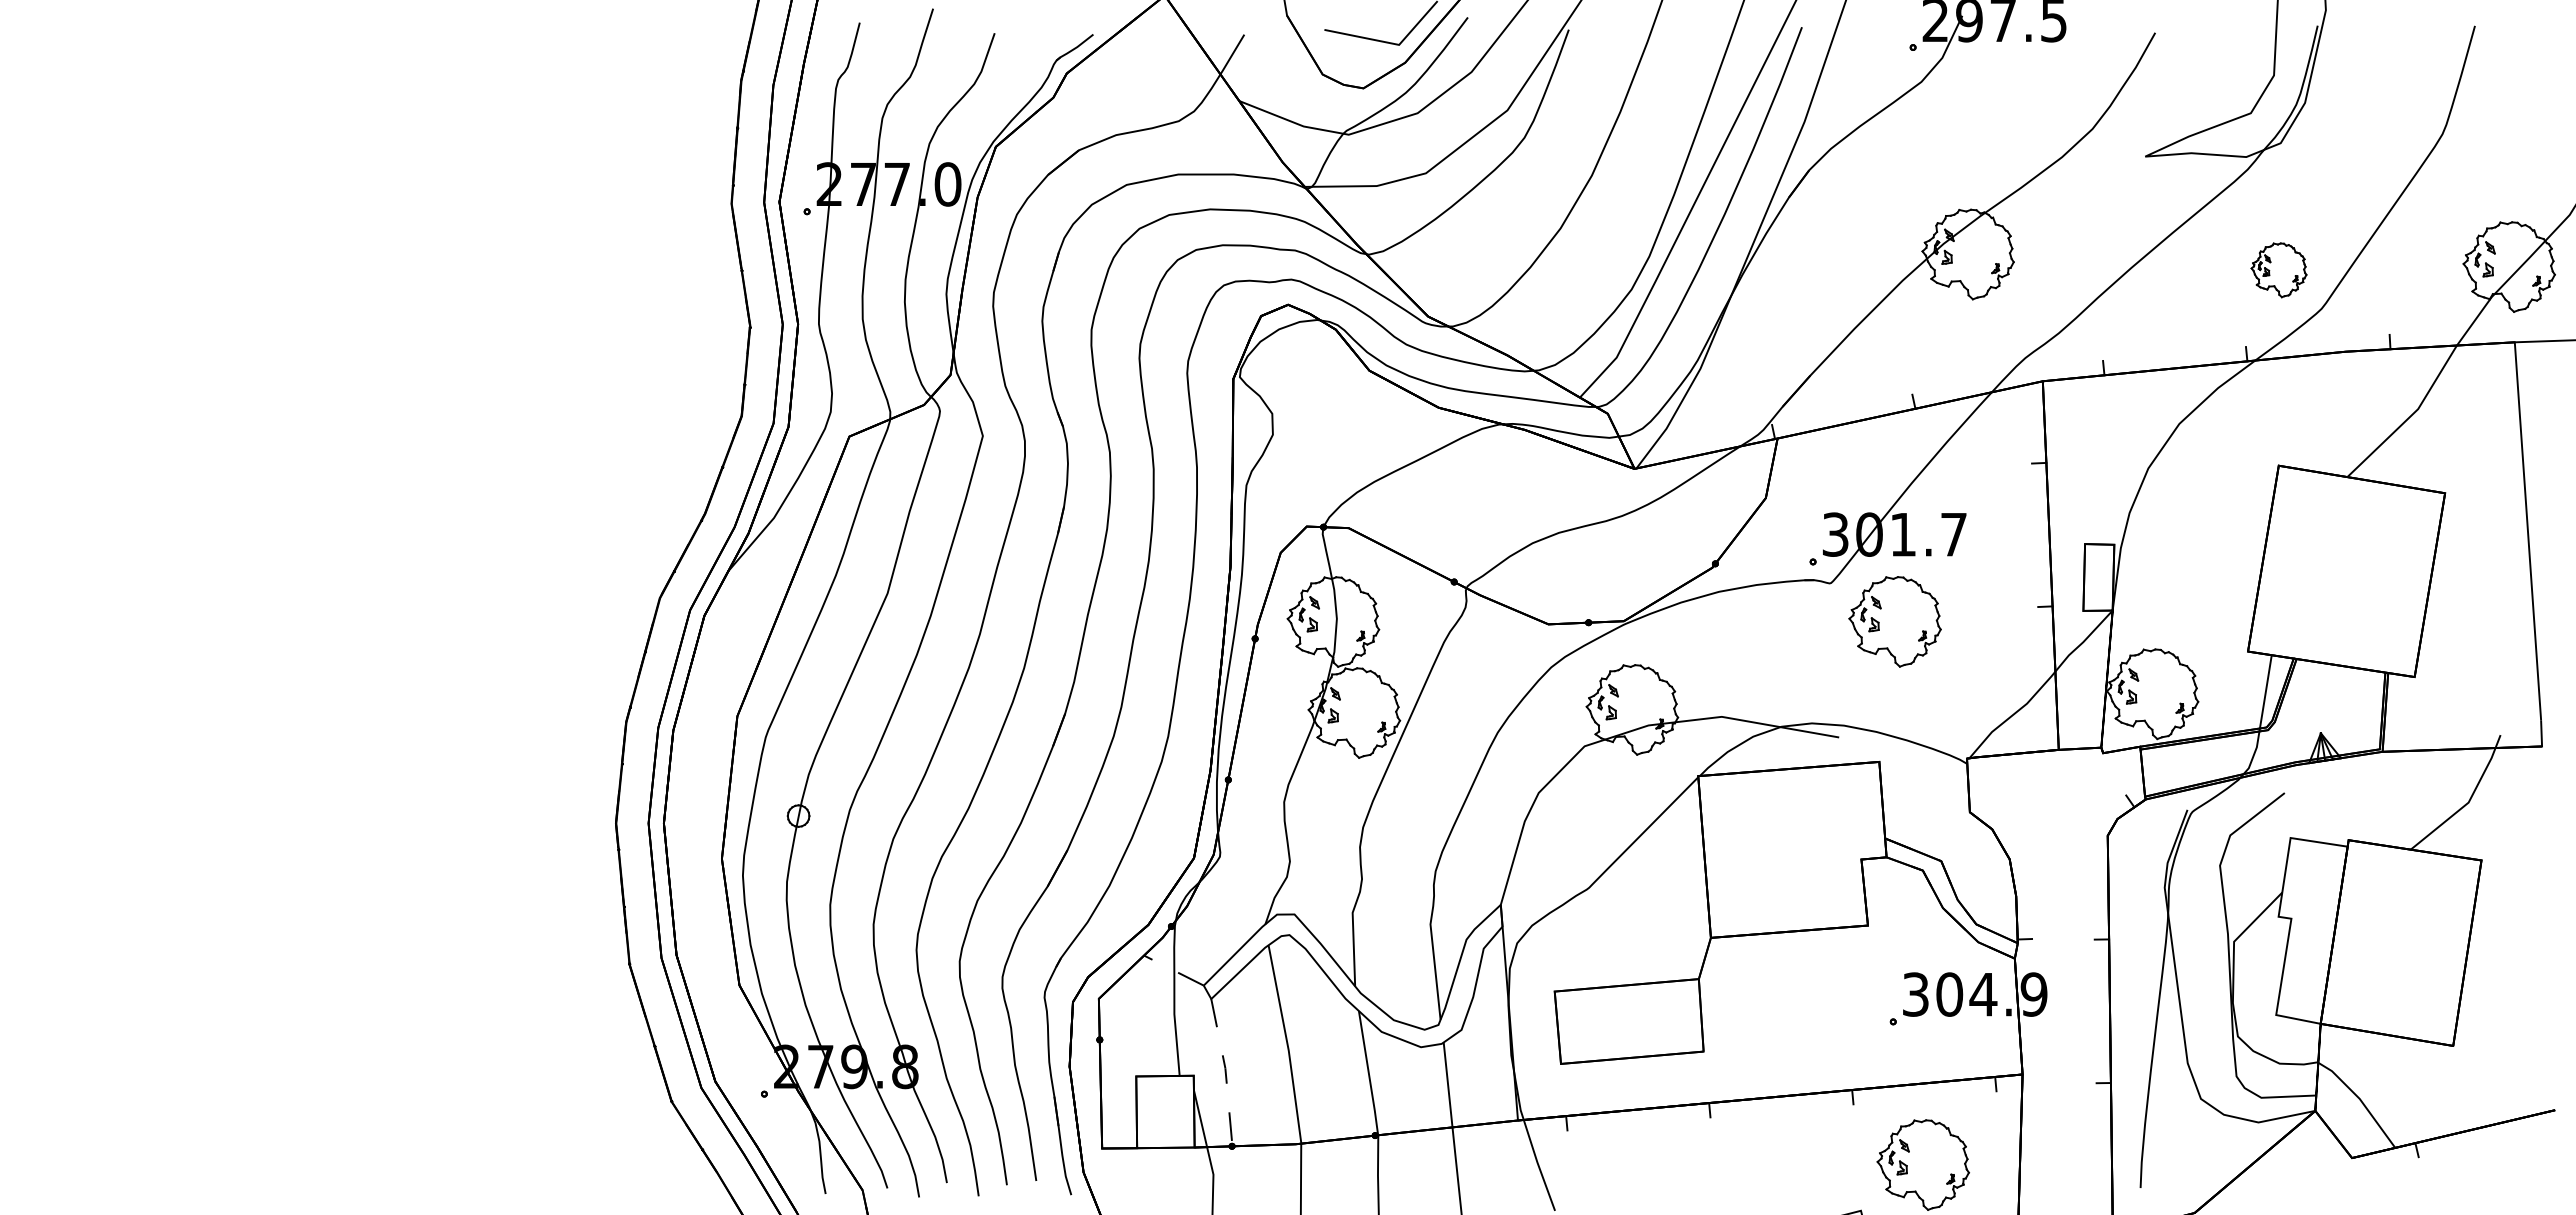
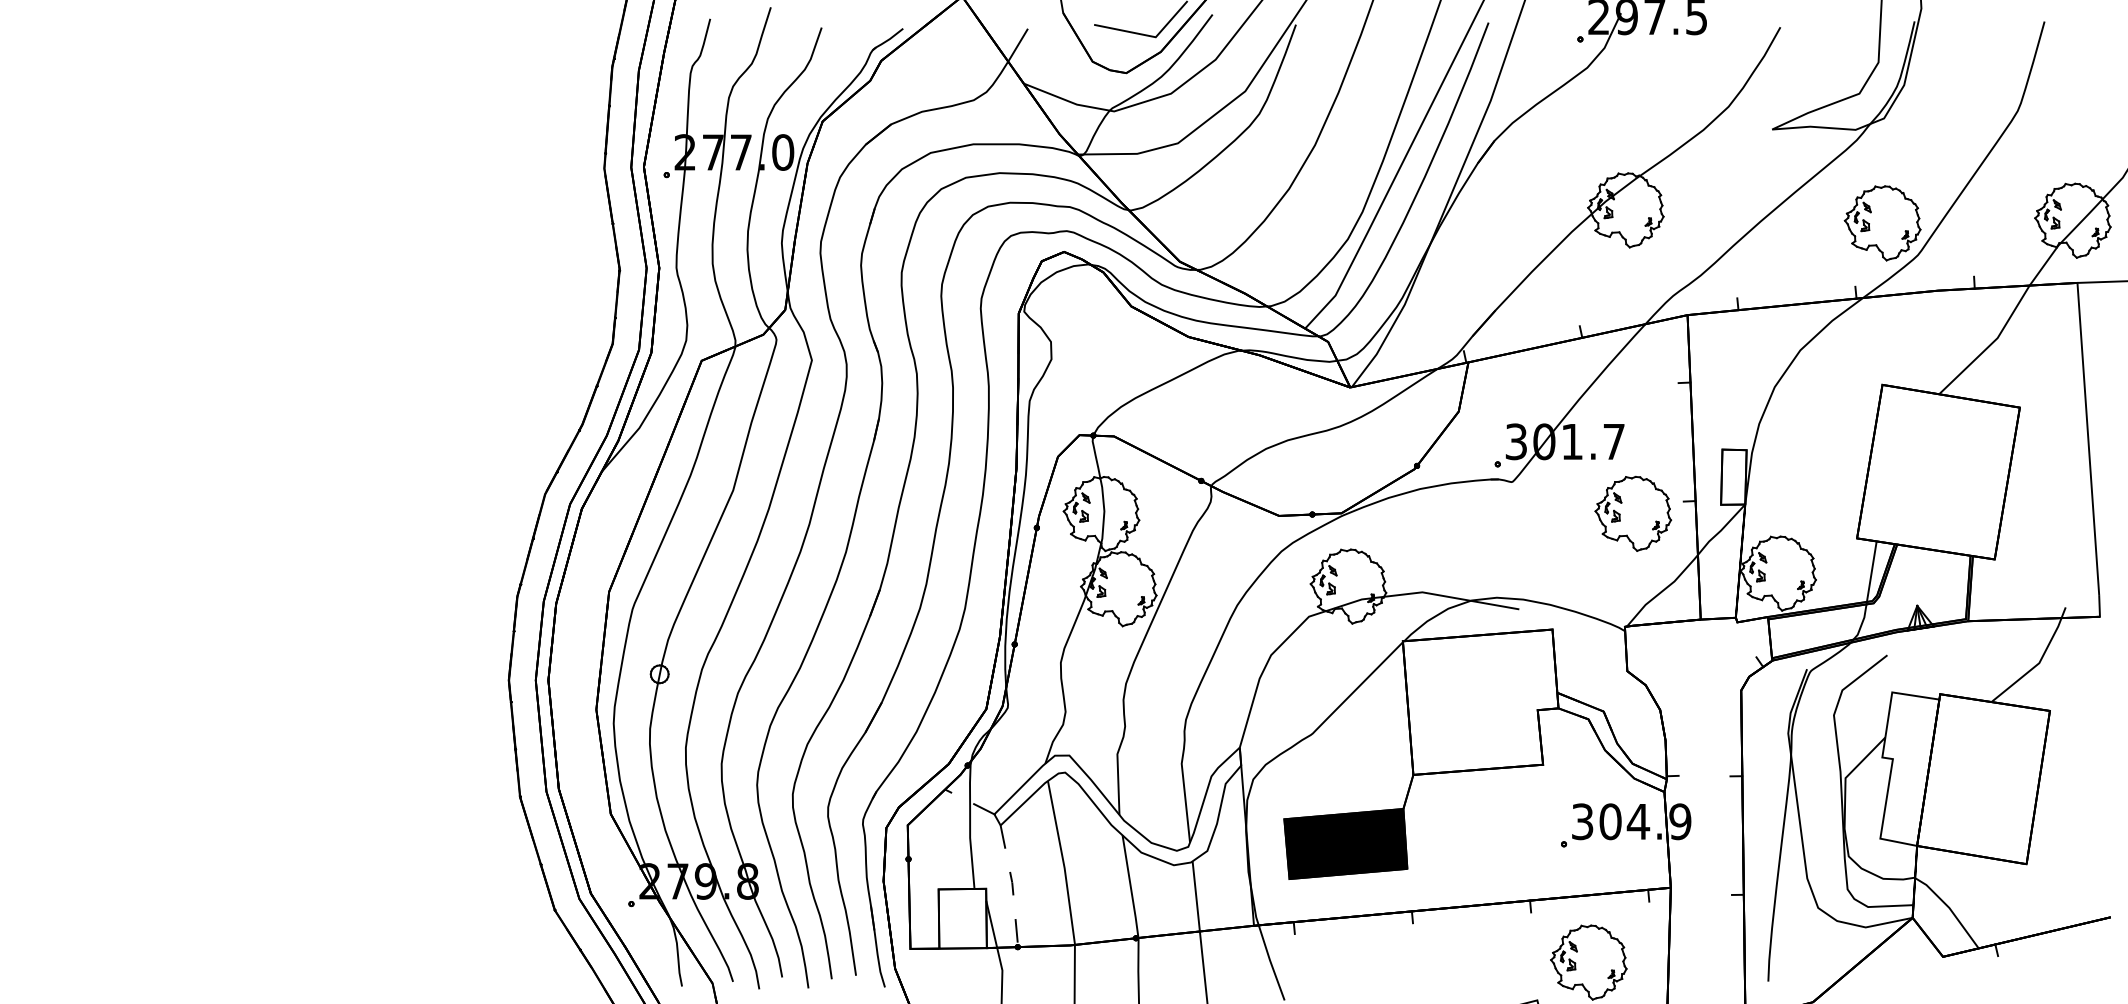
part: (2278, 270) -> (1882, 223), size x1.67
part: (1894, 621) -> (1632, 513), moved
fill: (1628, 1021) -> (1345, 844), added

